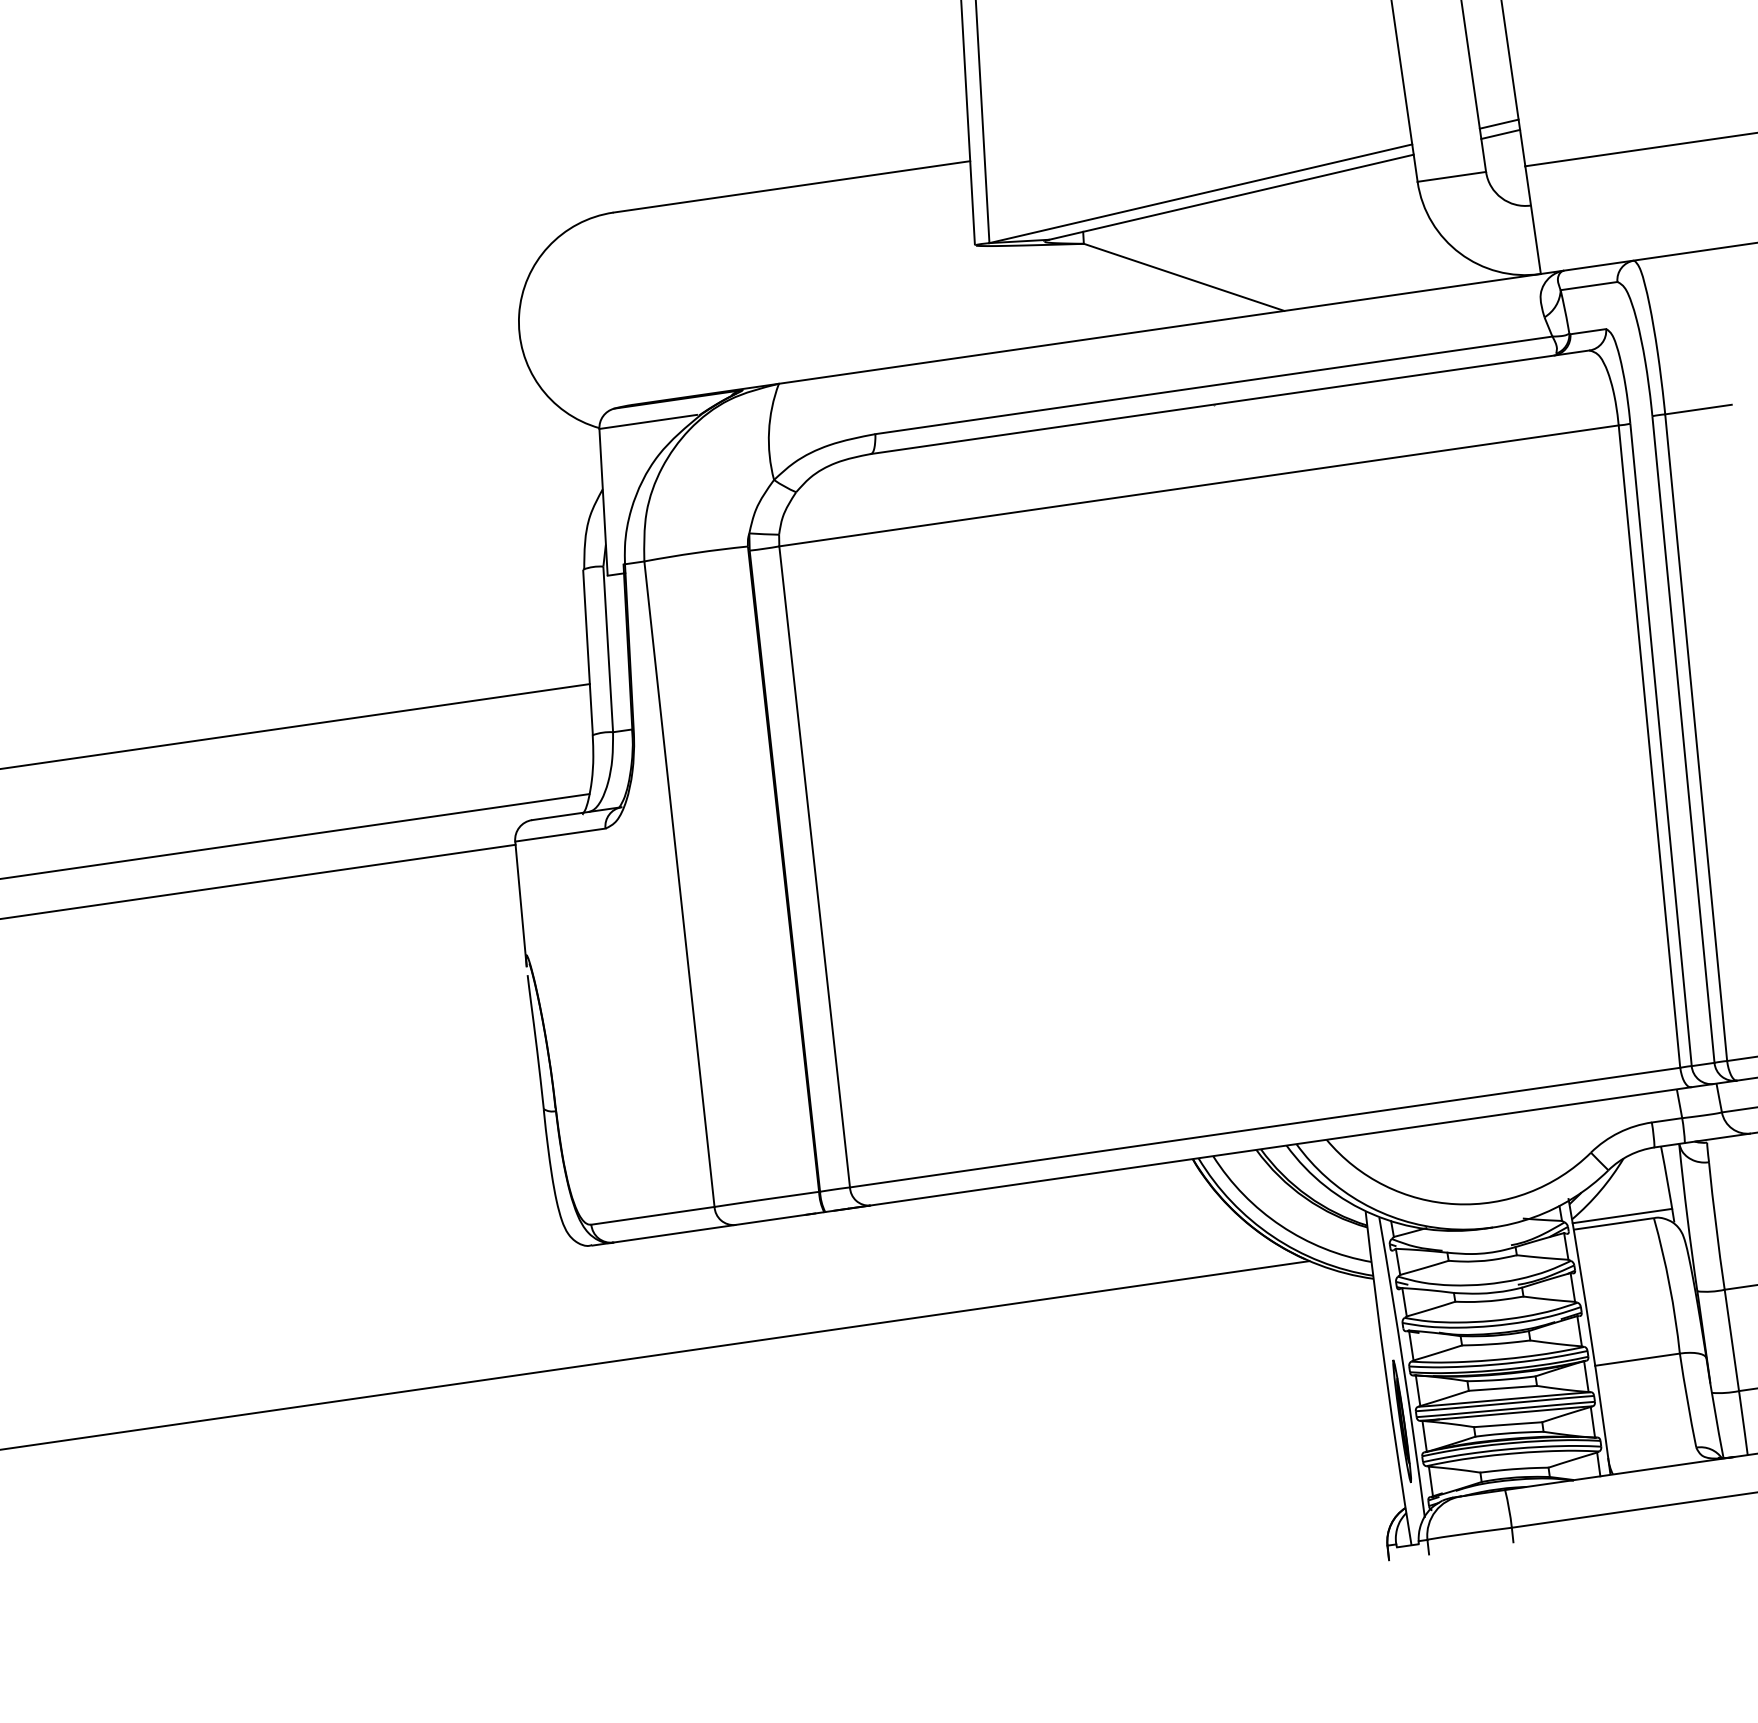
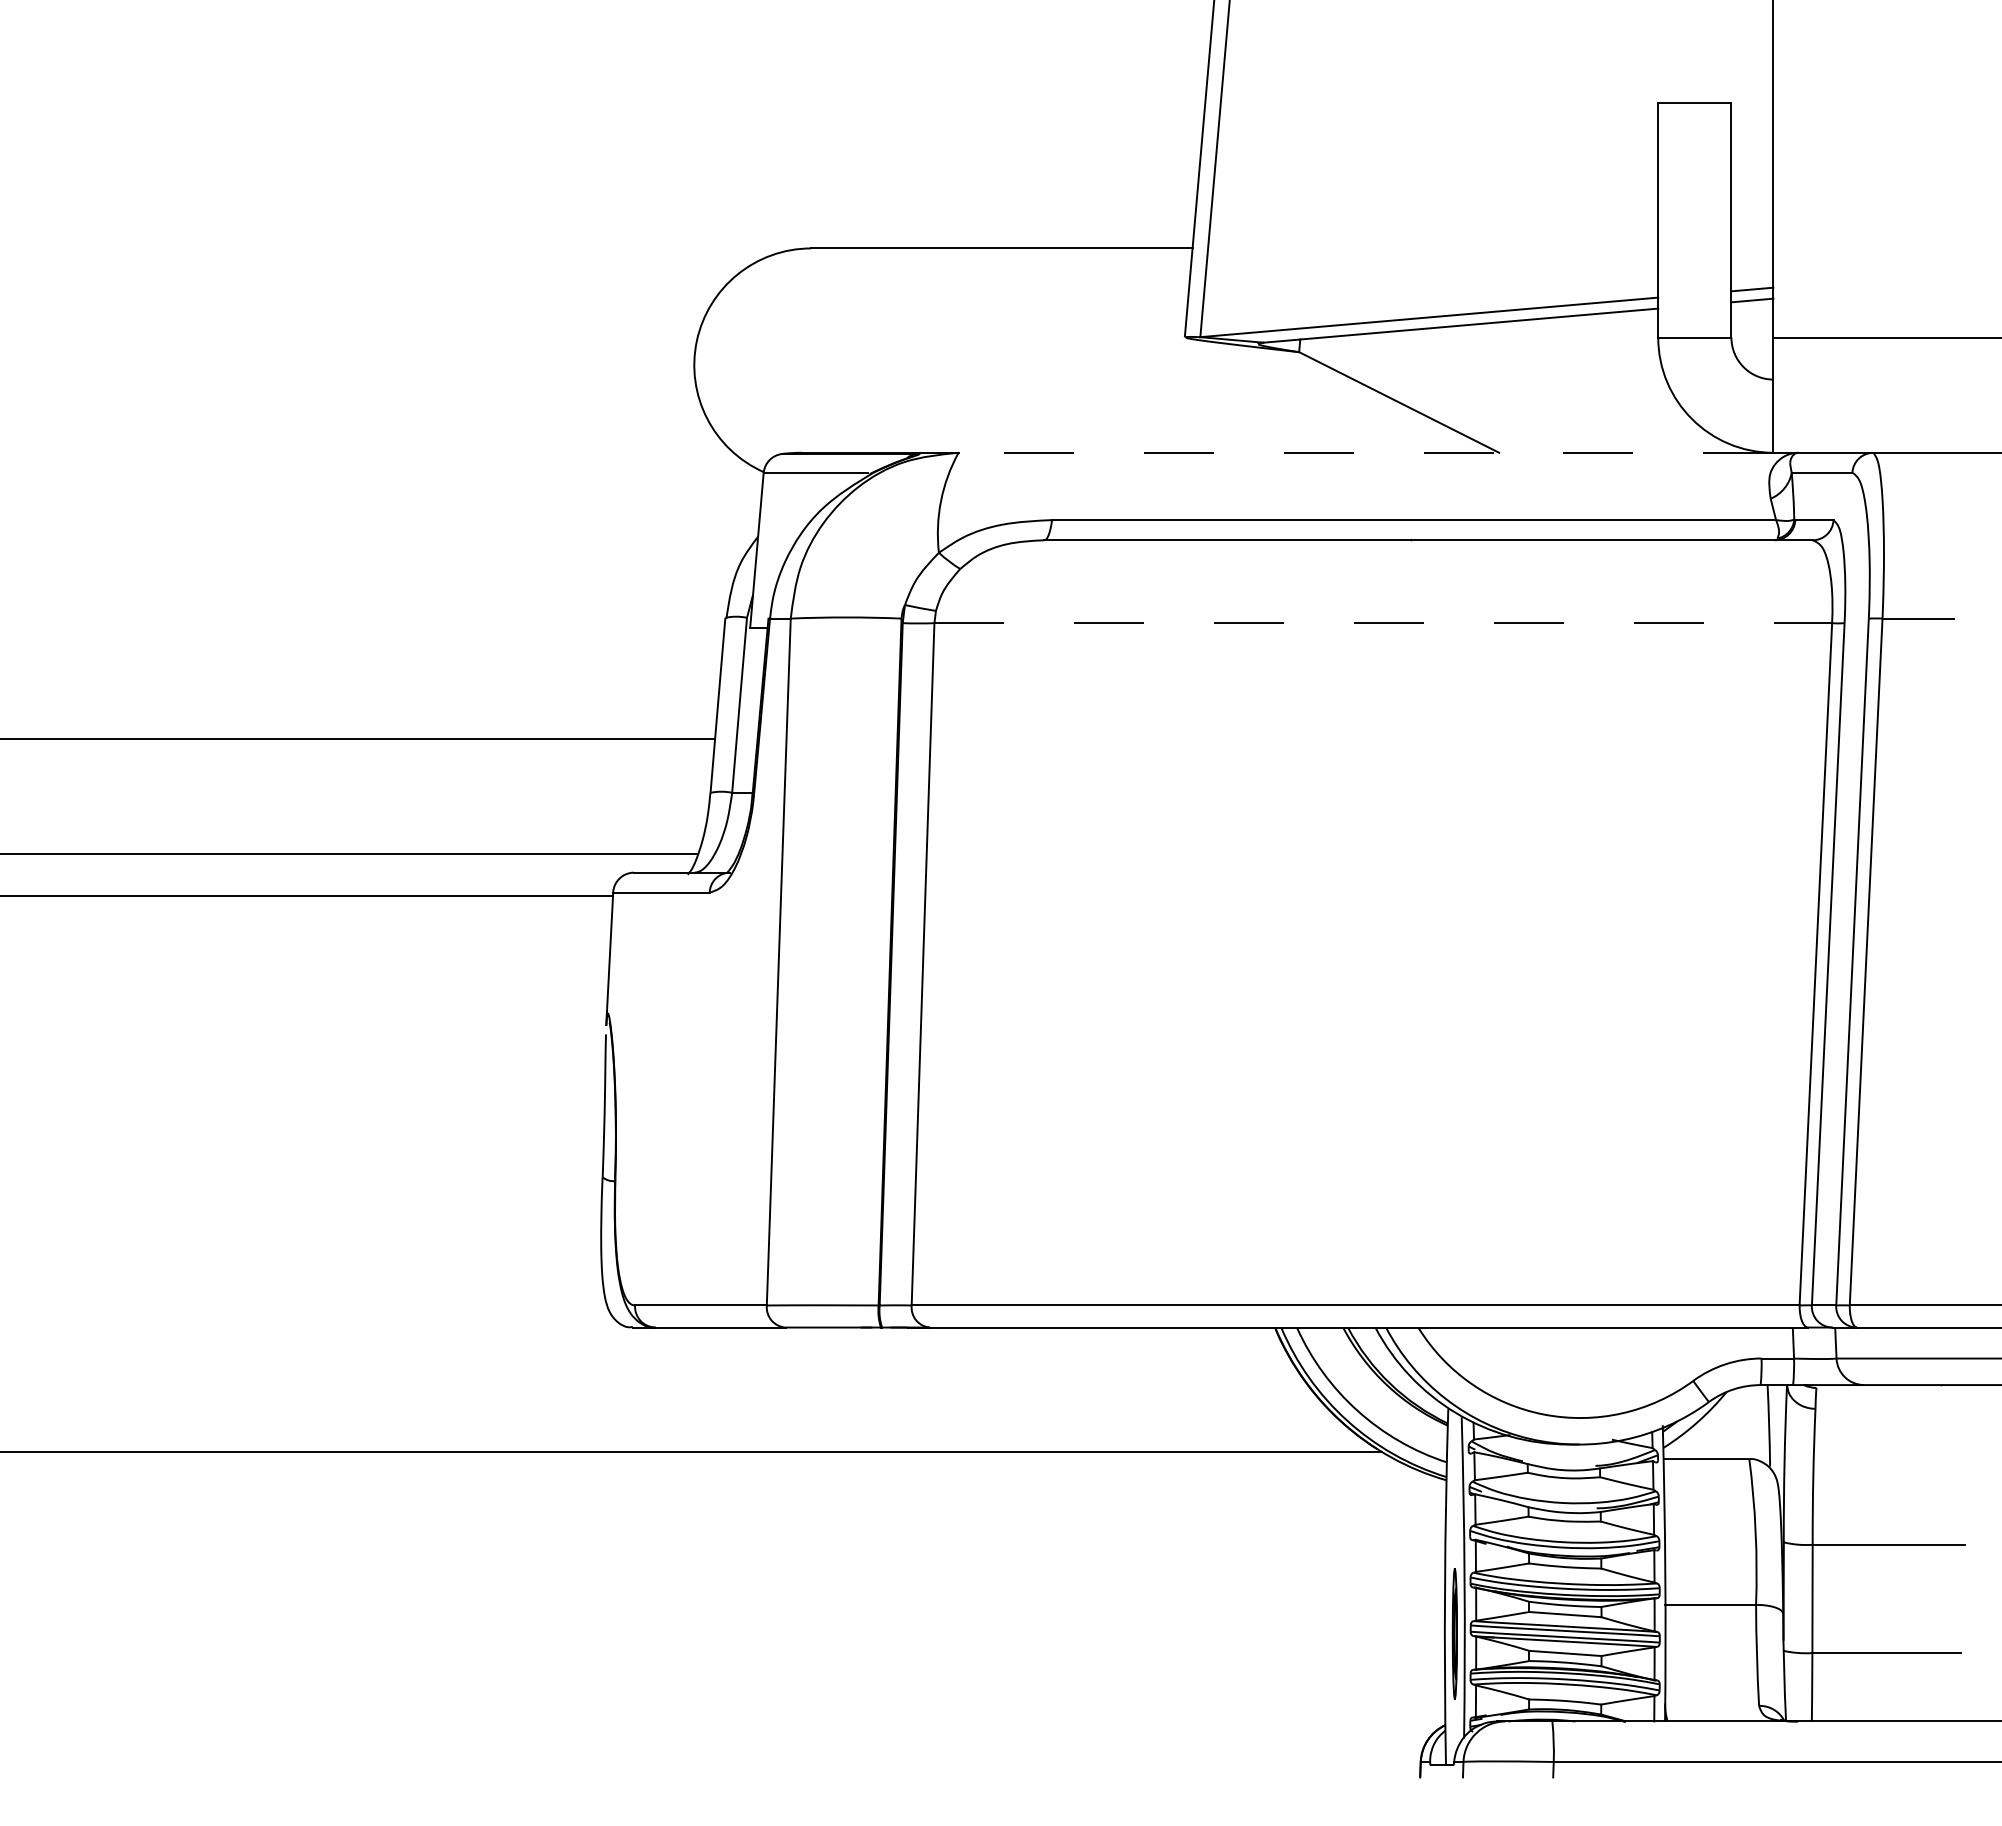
line: (1159, 328) -> (1365, 452), solid -> dashed
line: (1199, 486) -> (1383, 623), solid -> dashed
line: (1622, 1216) -> (1716, 1452), removed

